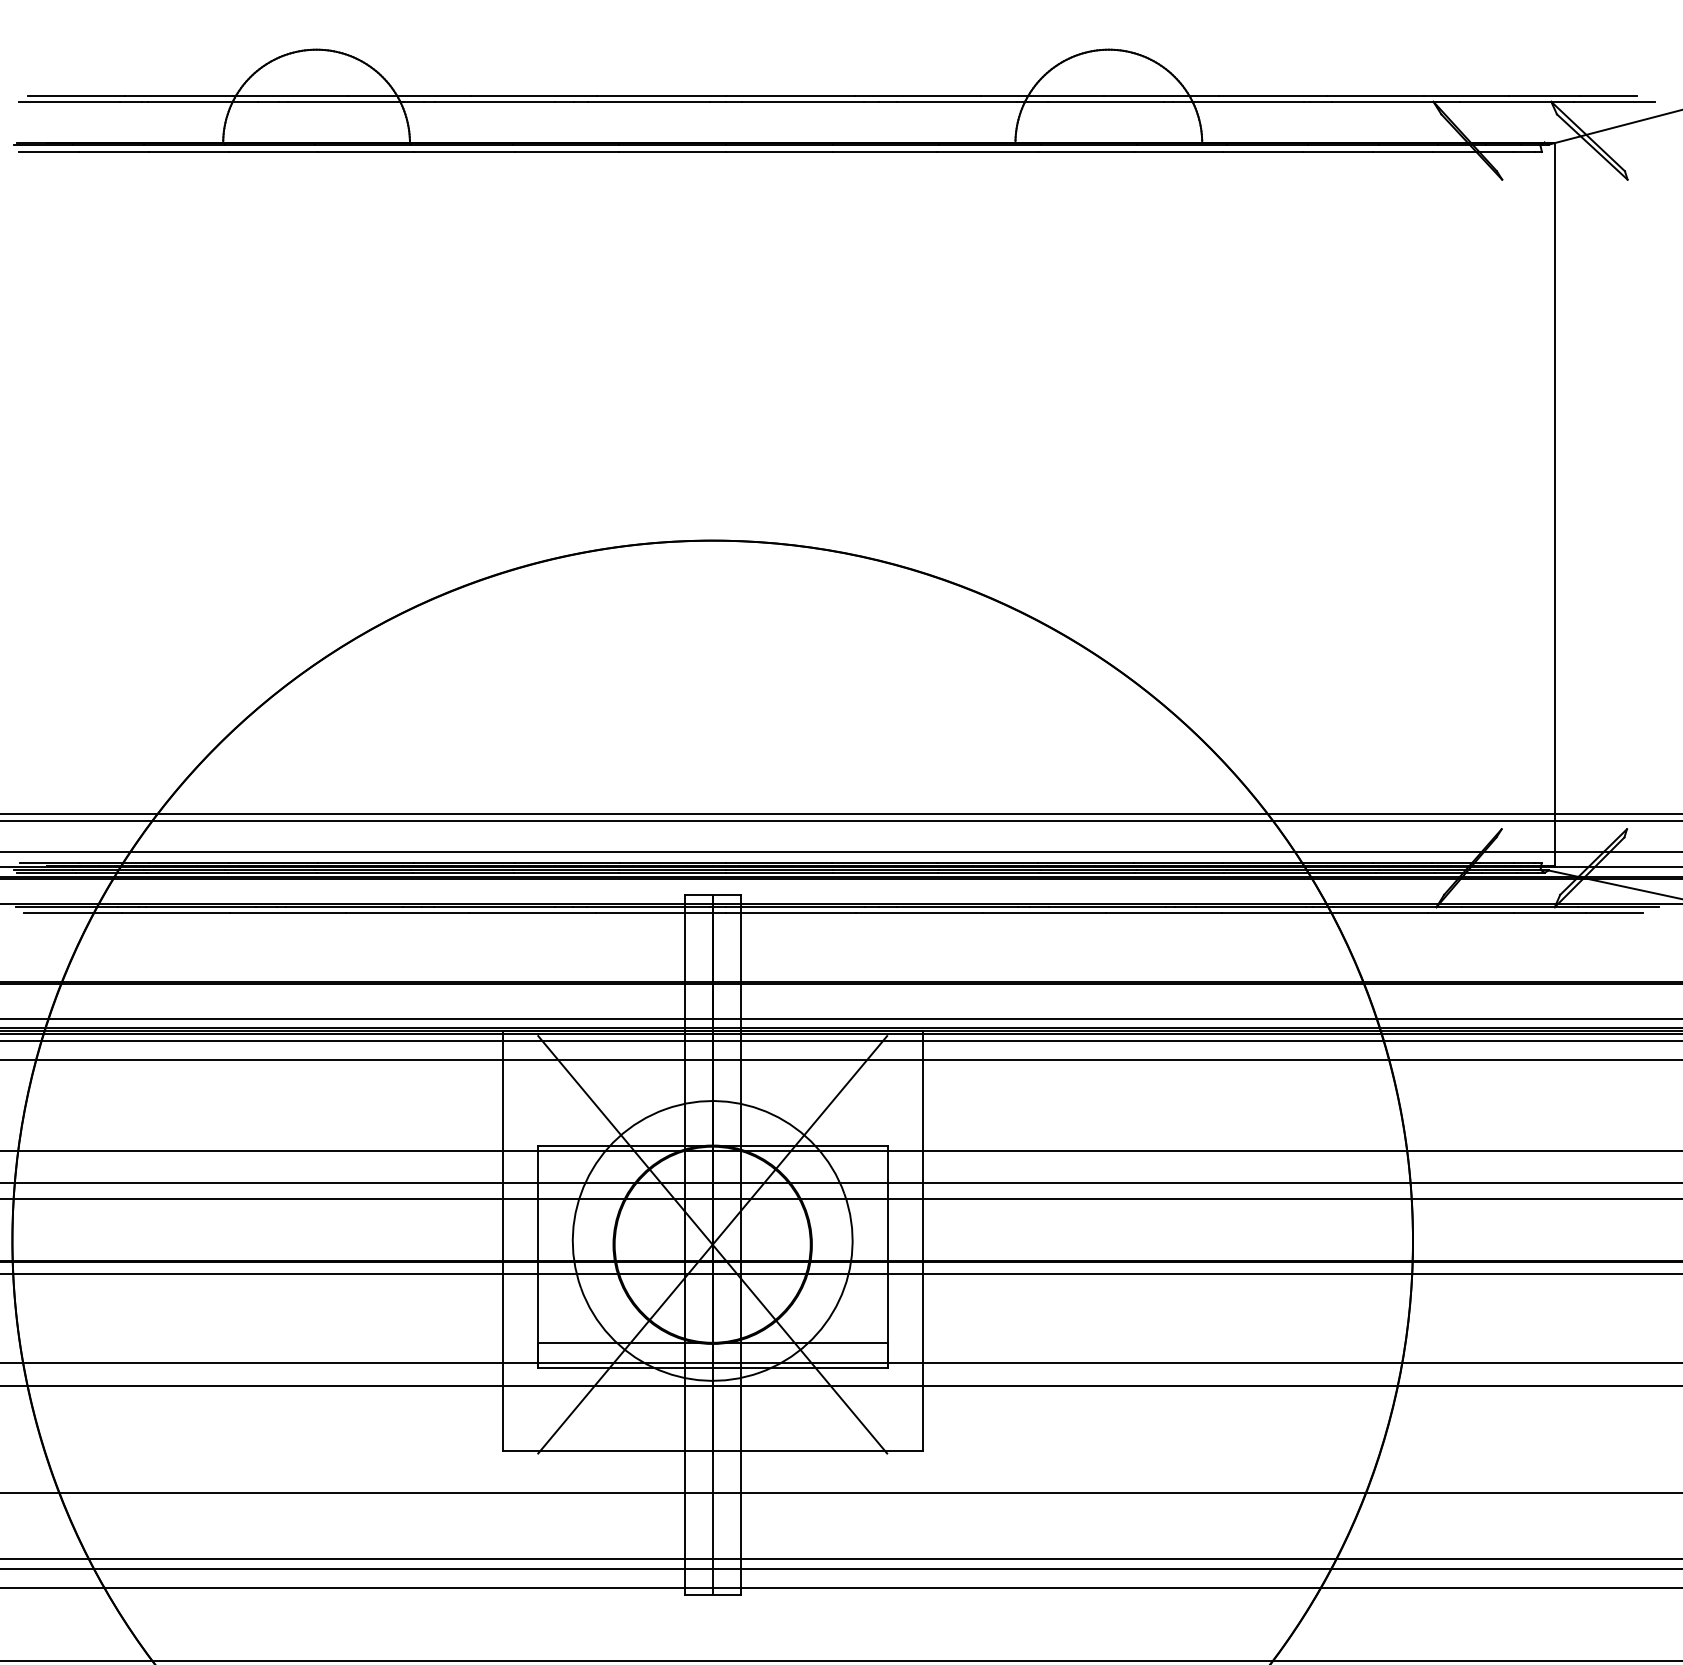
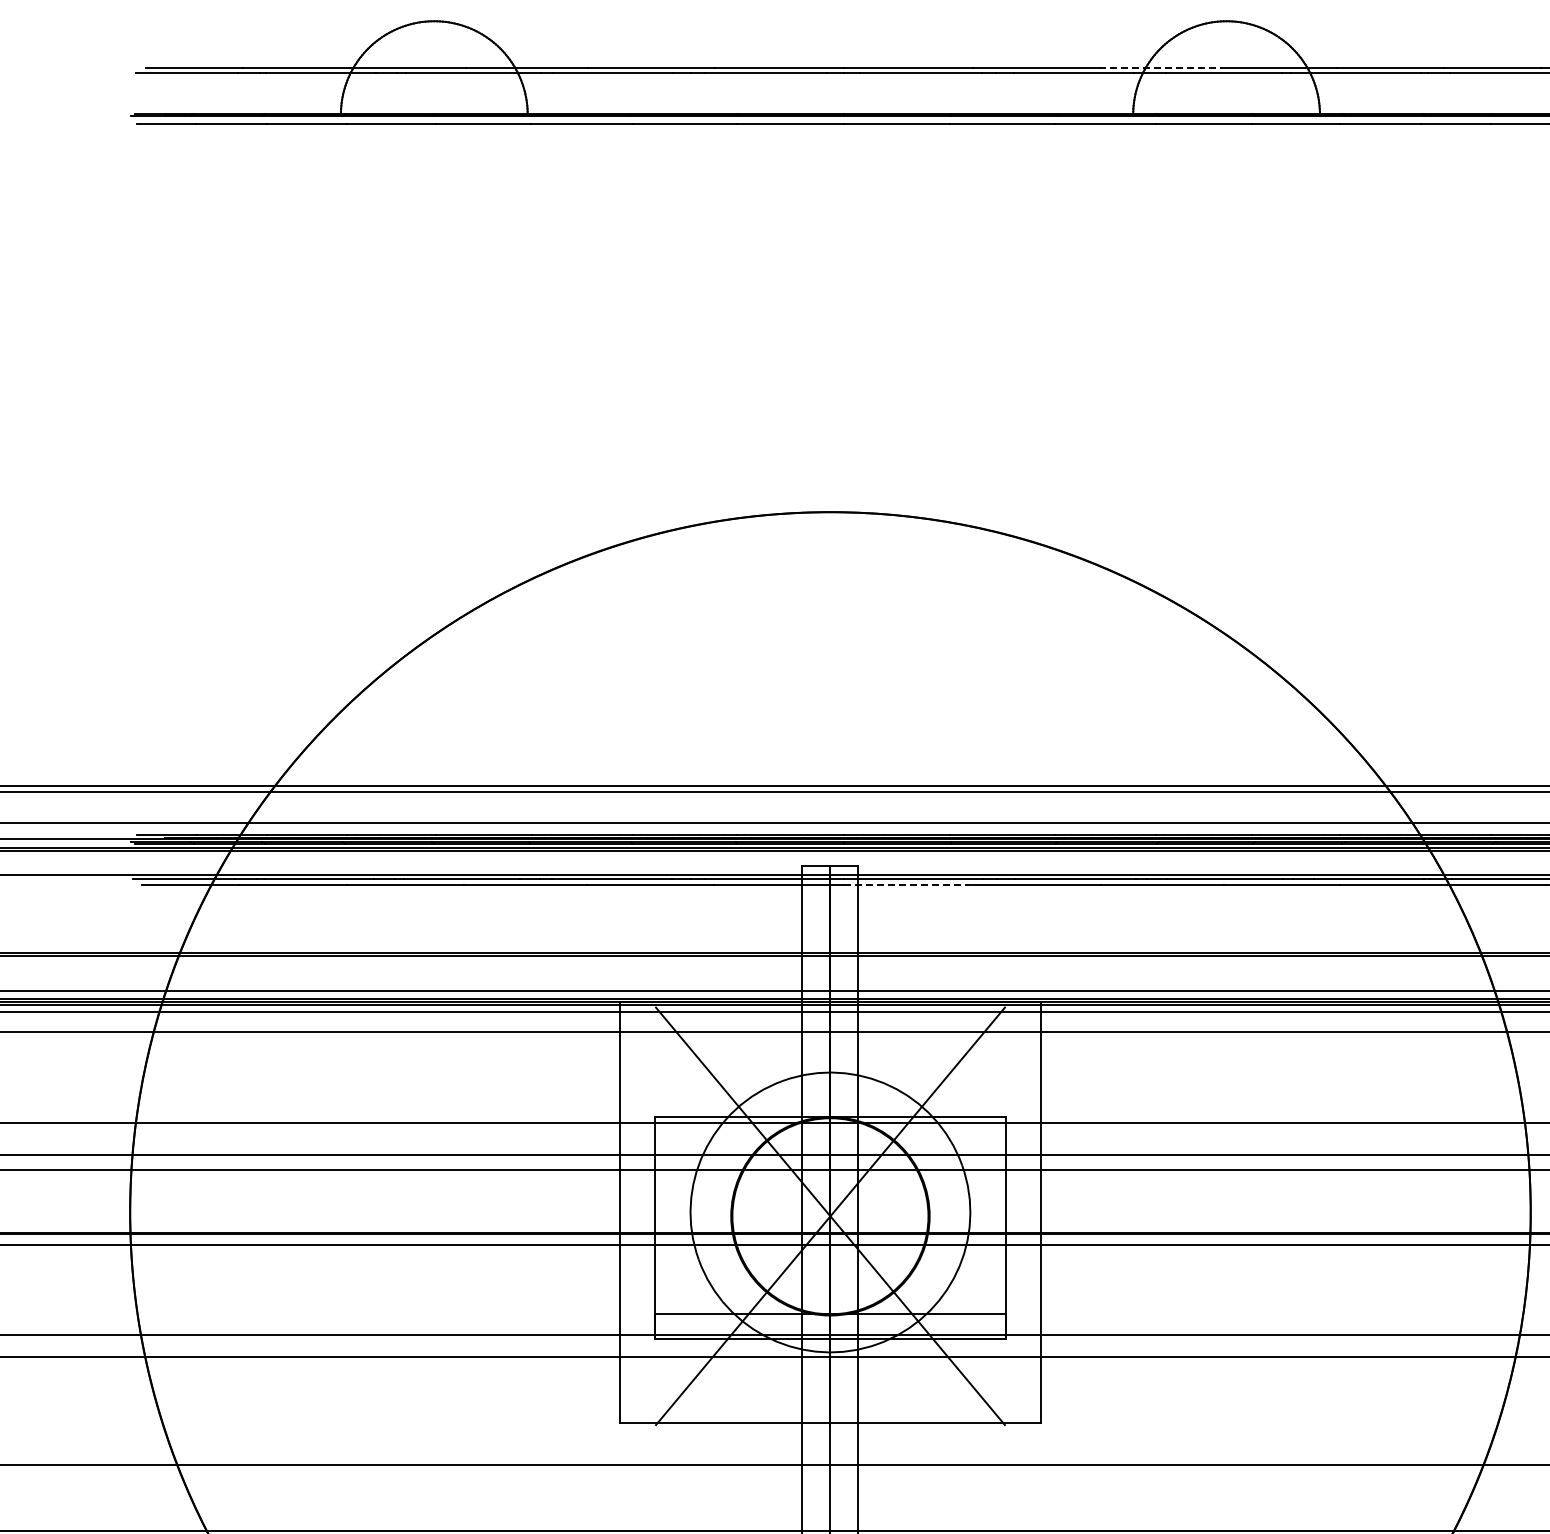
line: (1042, 96) -> (1160, 68), solid -> dashed
line: (790, 913) -> (908, 885), solid -> dashed

